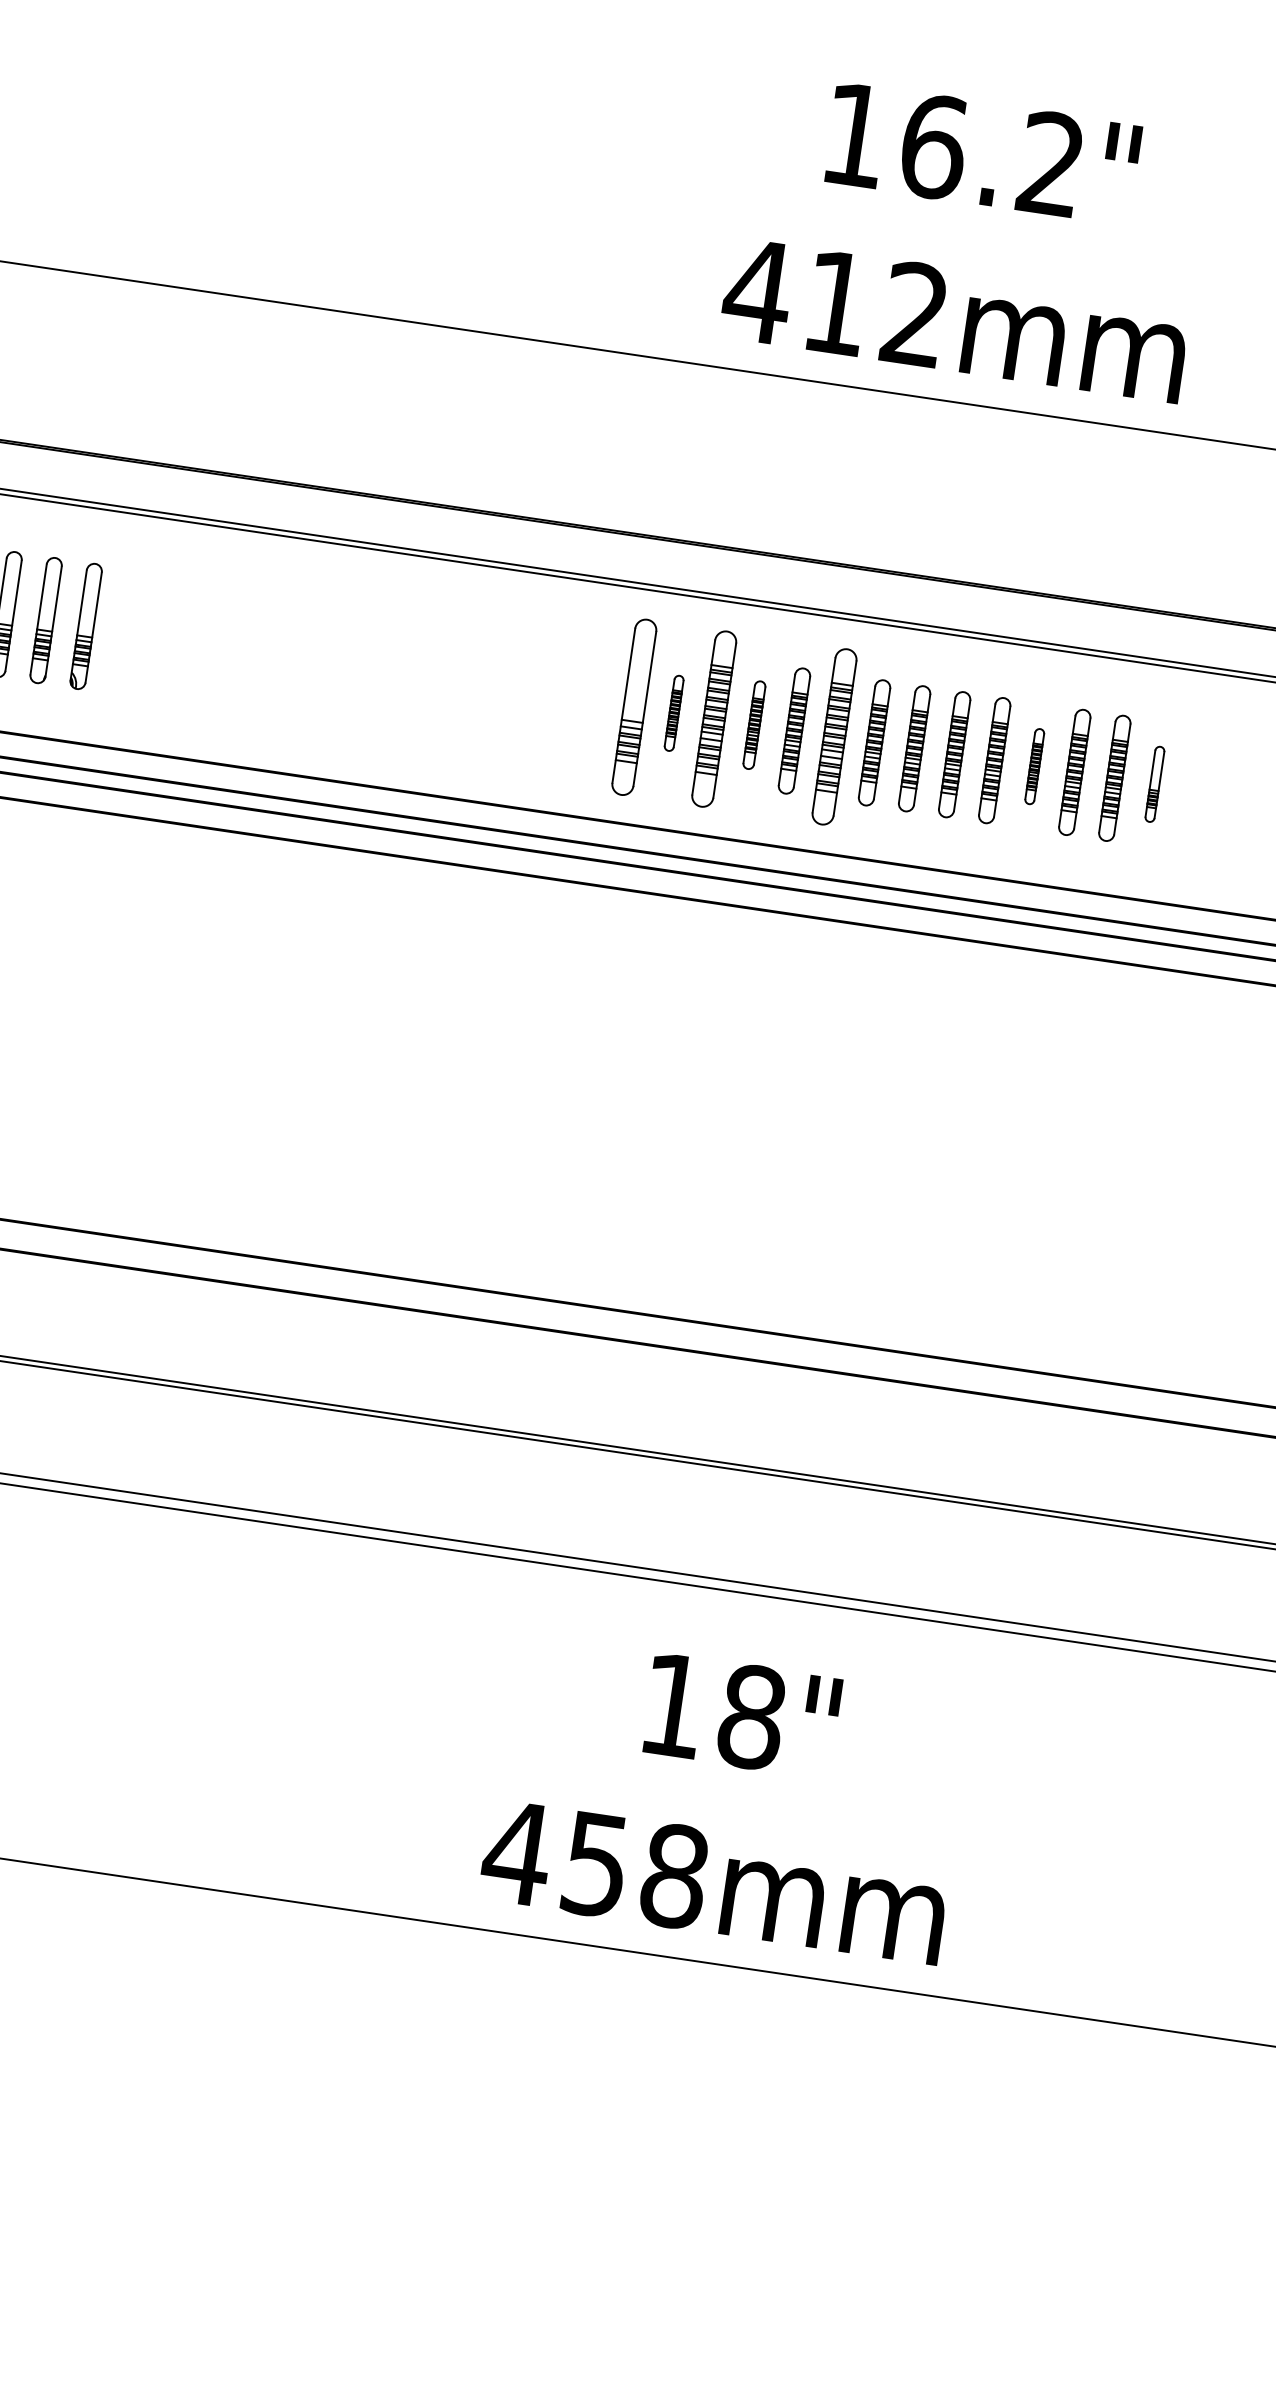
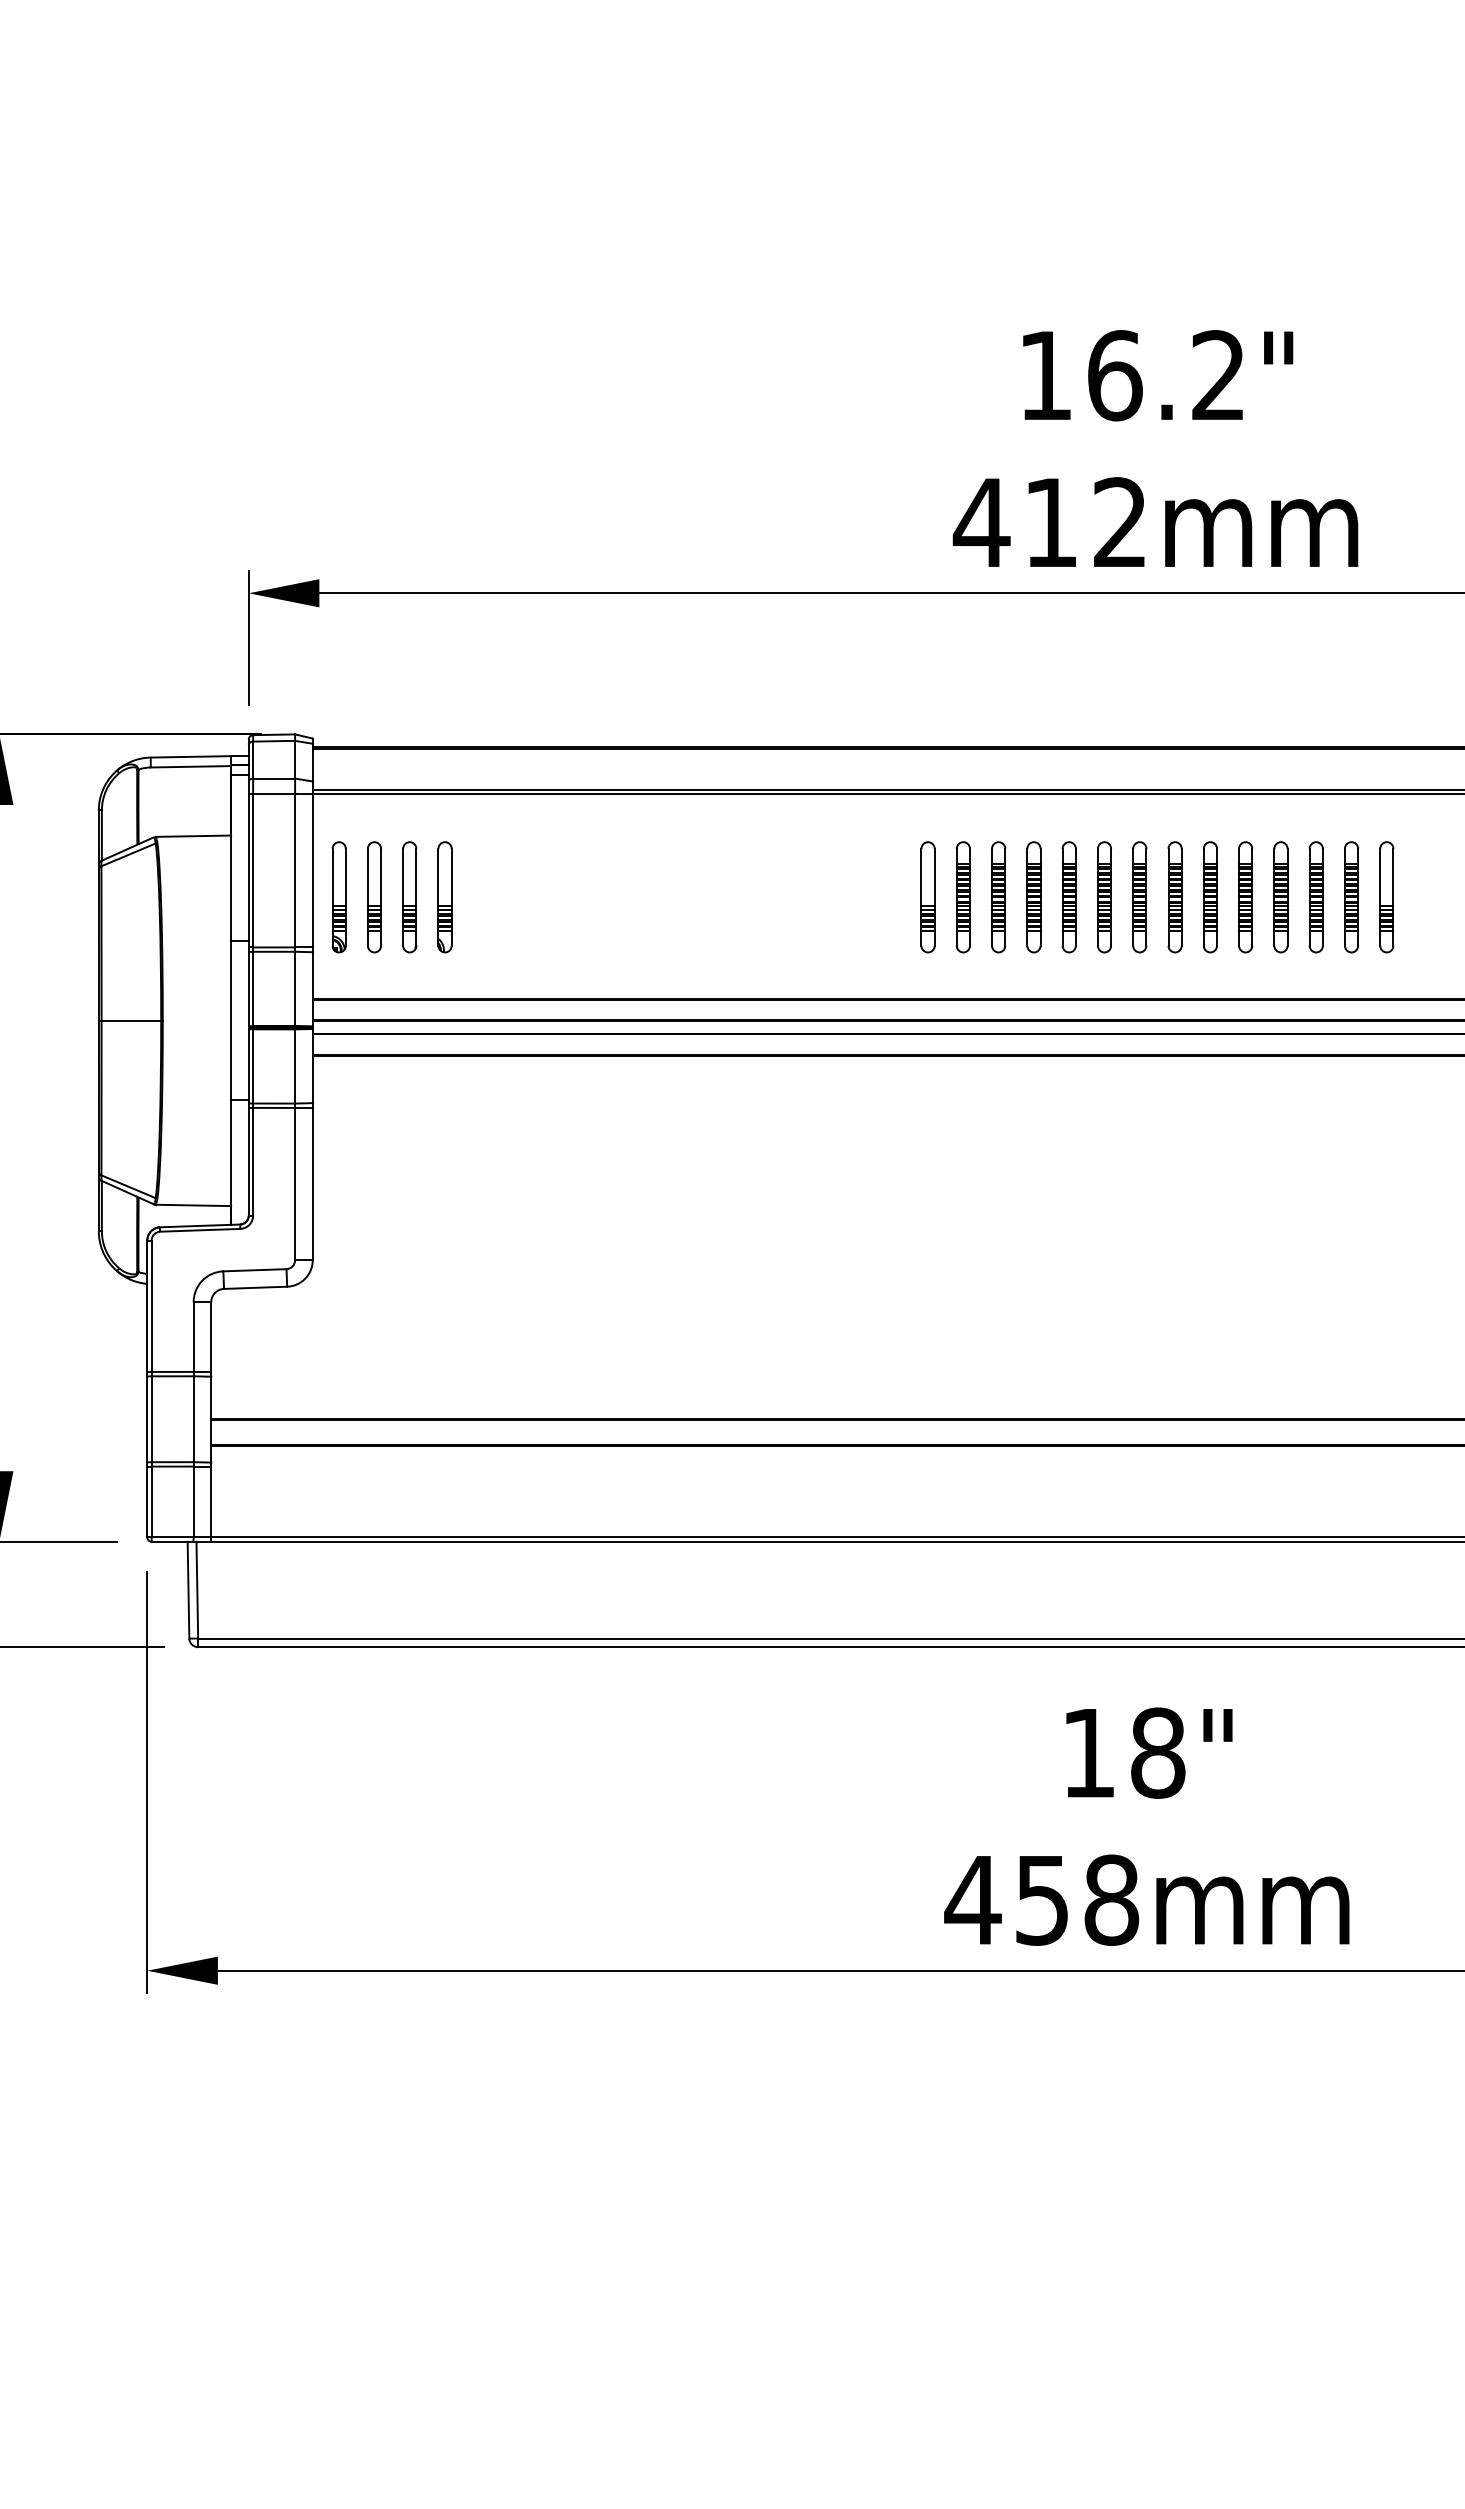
part: (633, 707) -> (927, 897), size x0.71
part: (673, 713) -> (962, 897), size x1.67
part: (714, 719) -> (998, 897), size x0.71
part: (753, 725) -> (1033, 897), size x1.43
part: (834, 737) -> (1104, 897), size x0.71
part: (1034, 766) -> (1280, 897), size x1.67
part: (1154, 784) -> (1386, 897), size x1.67

